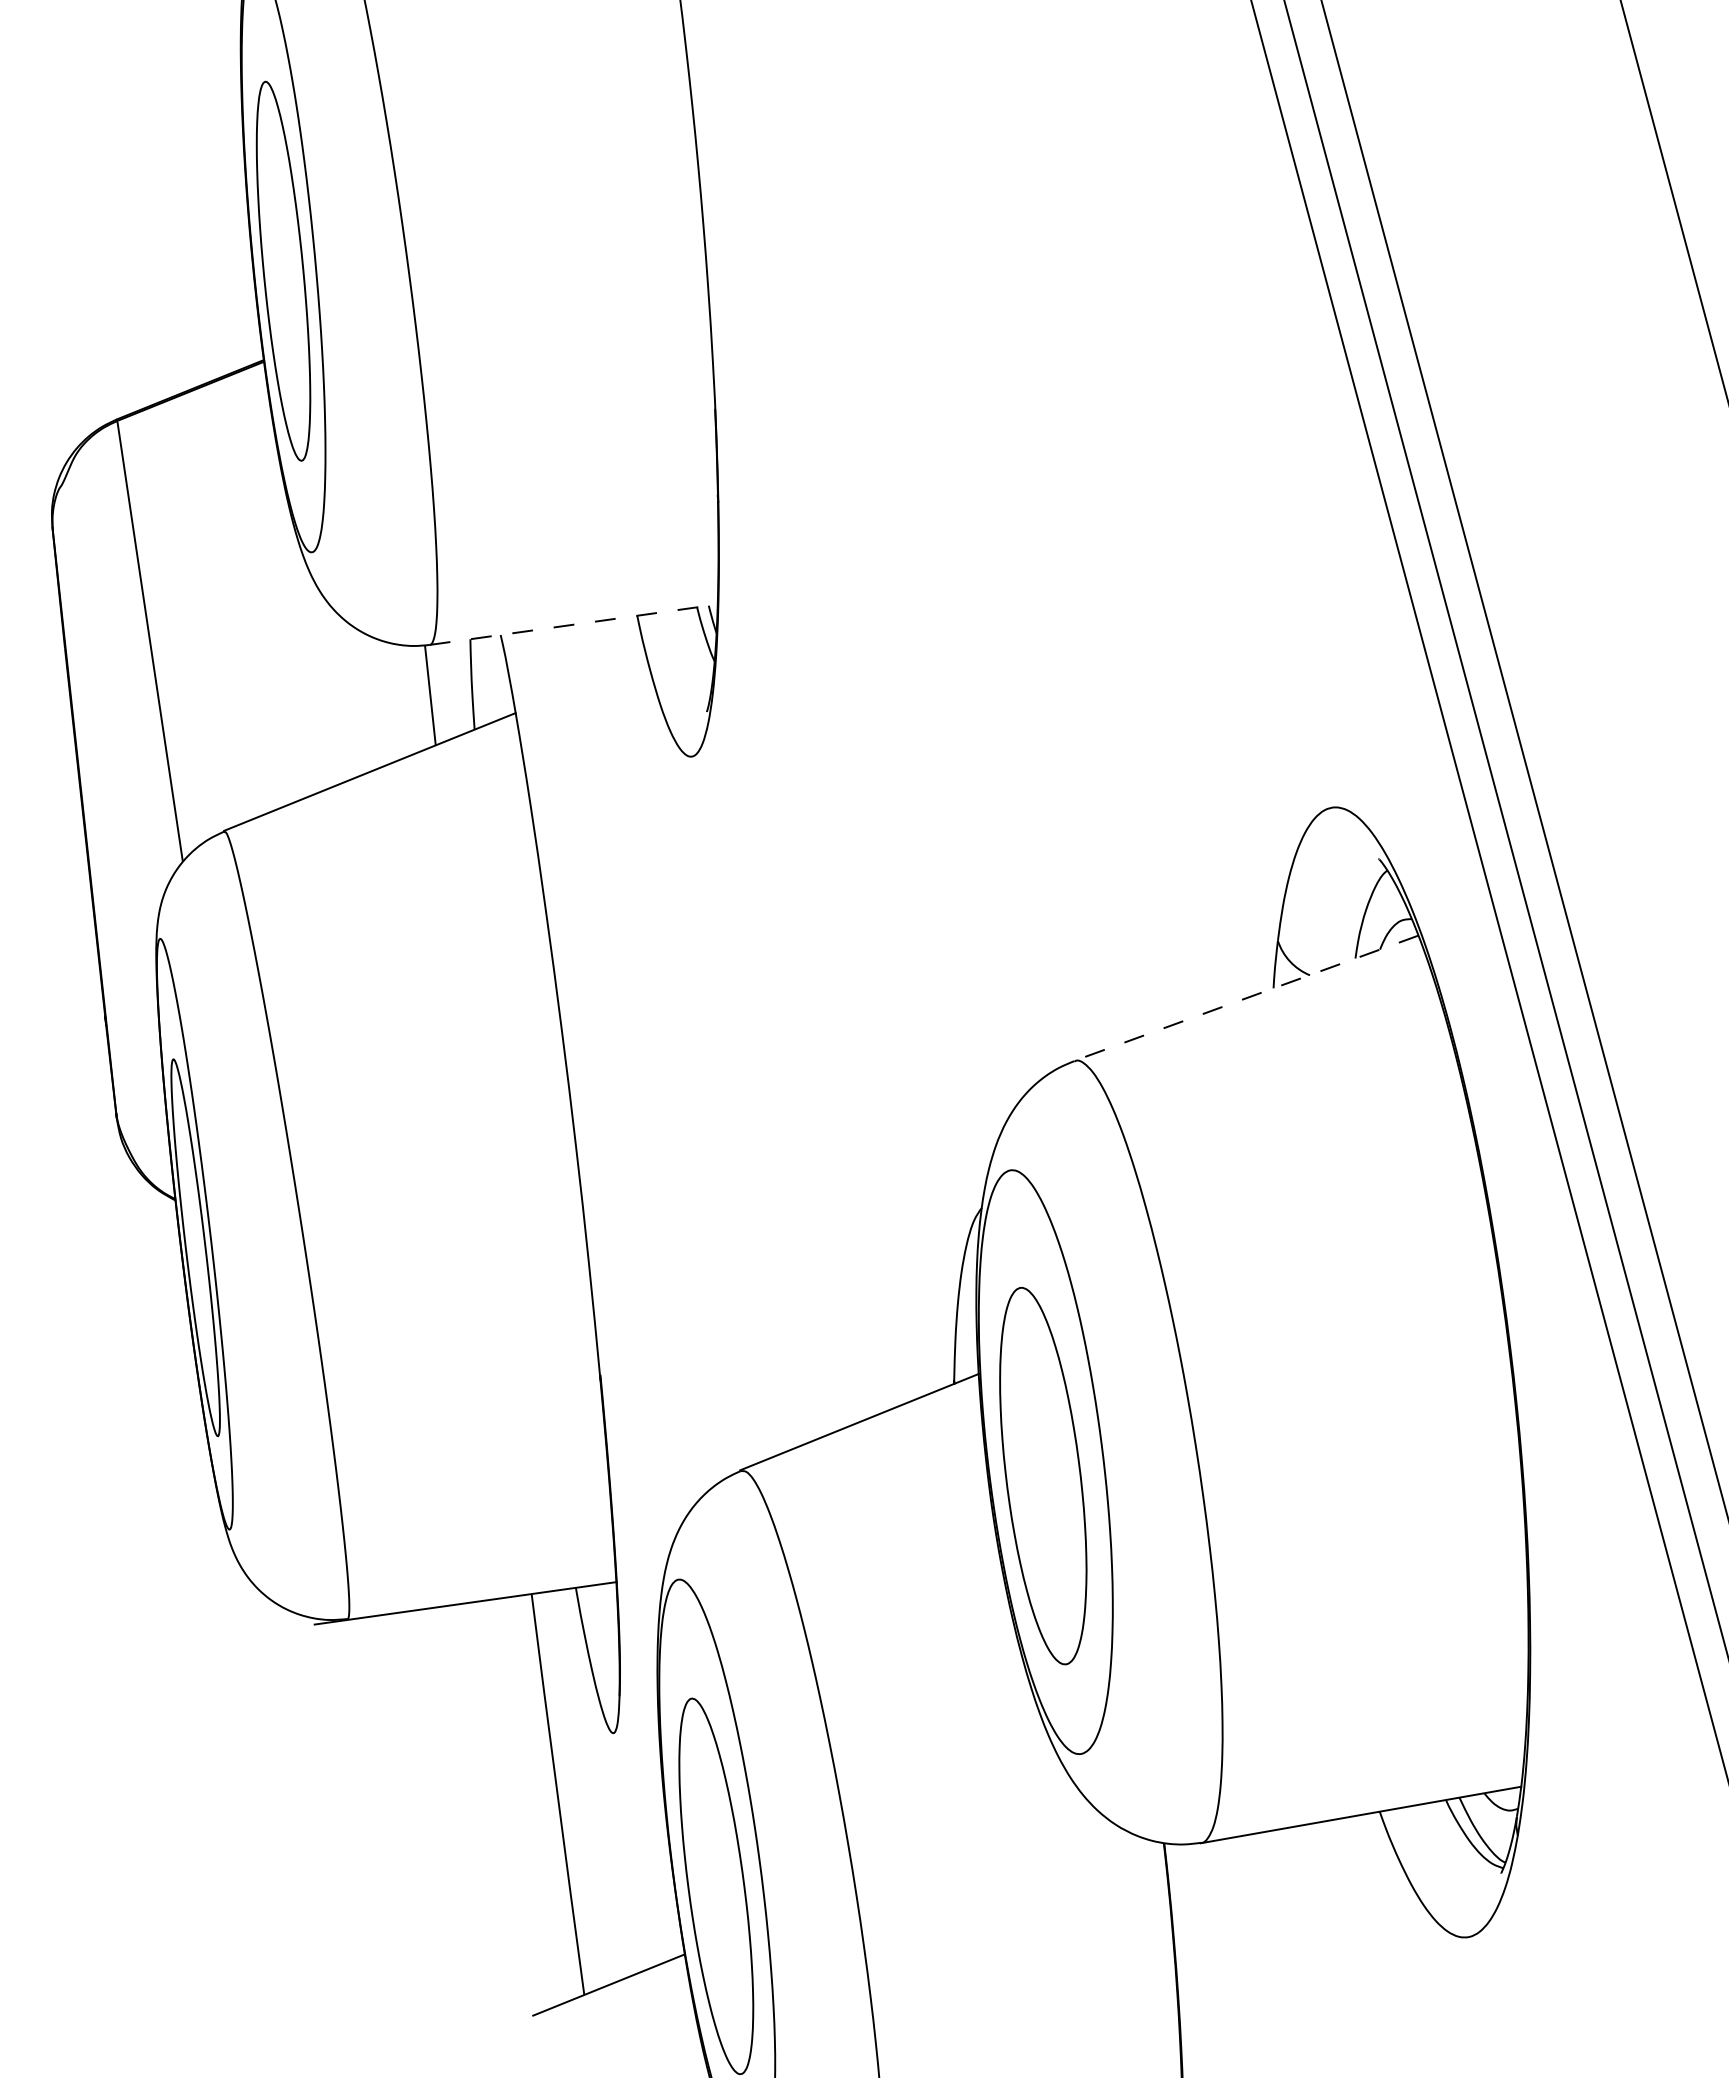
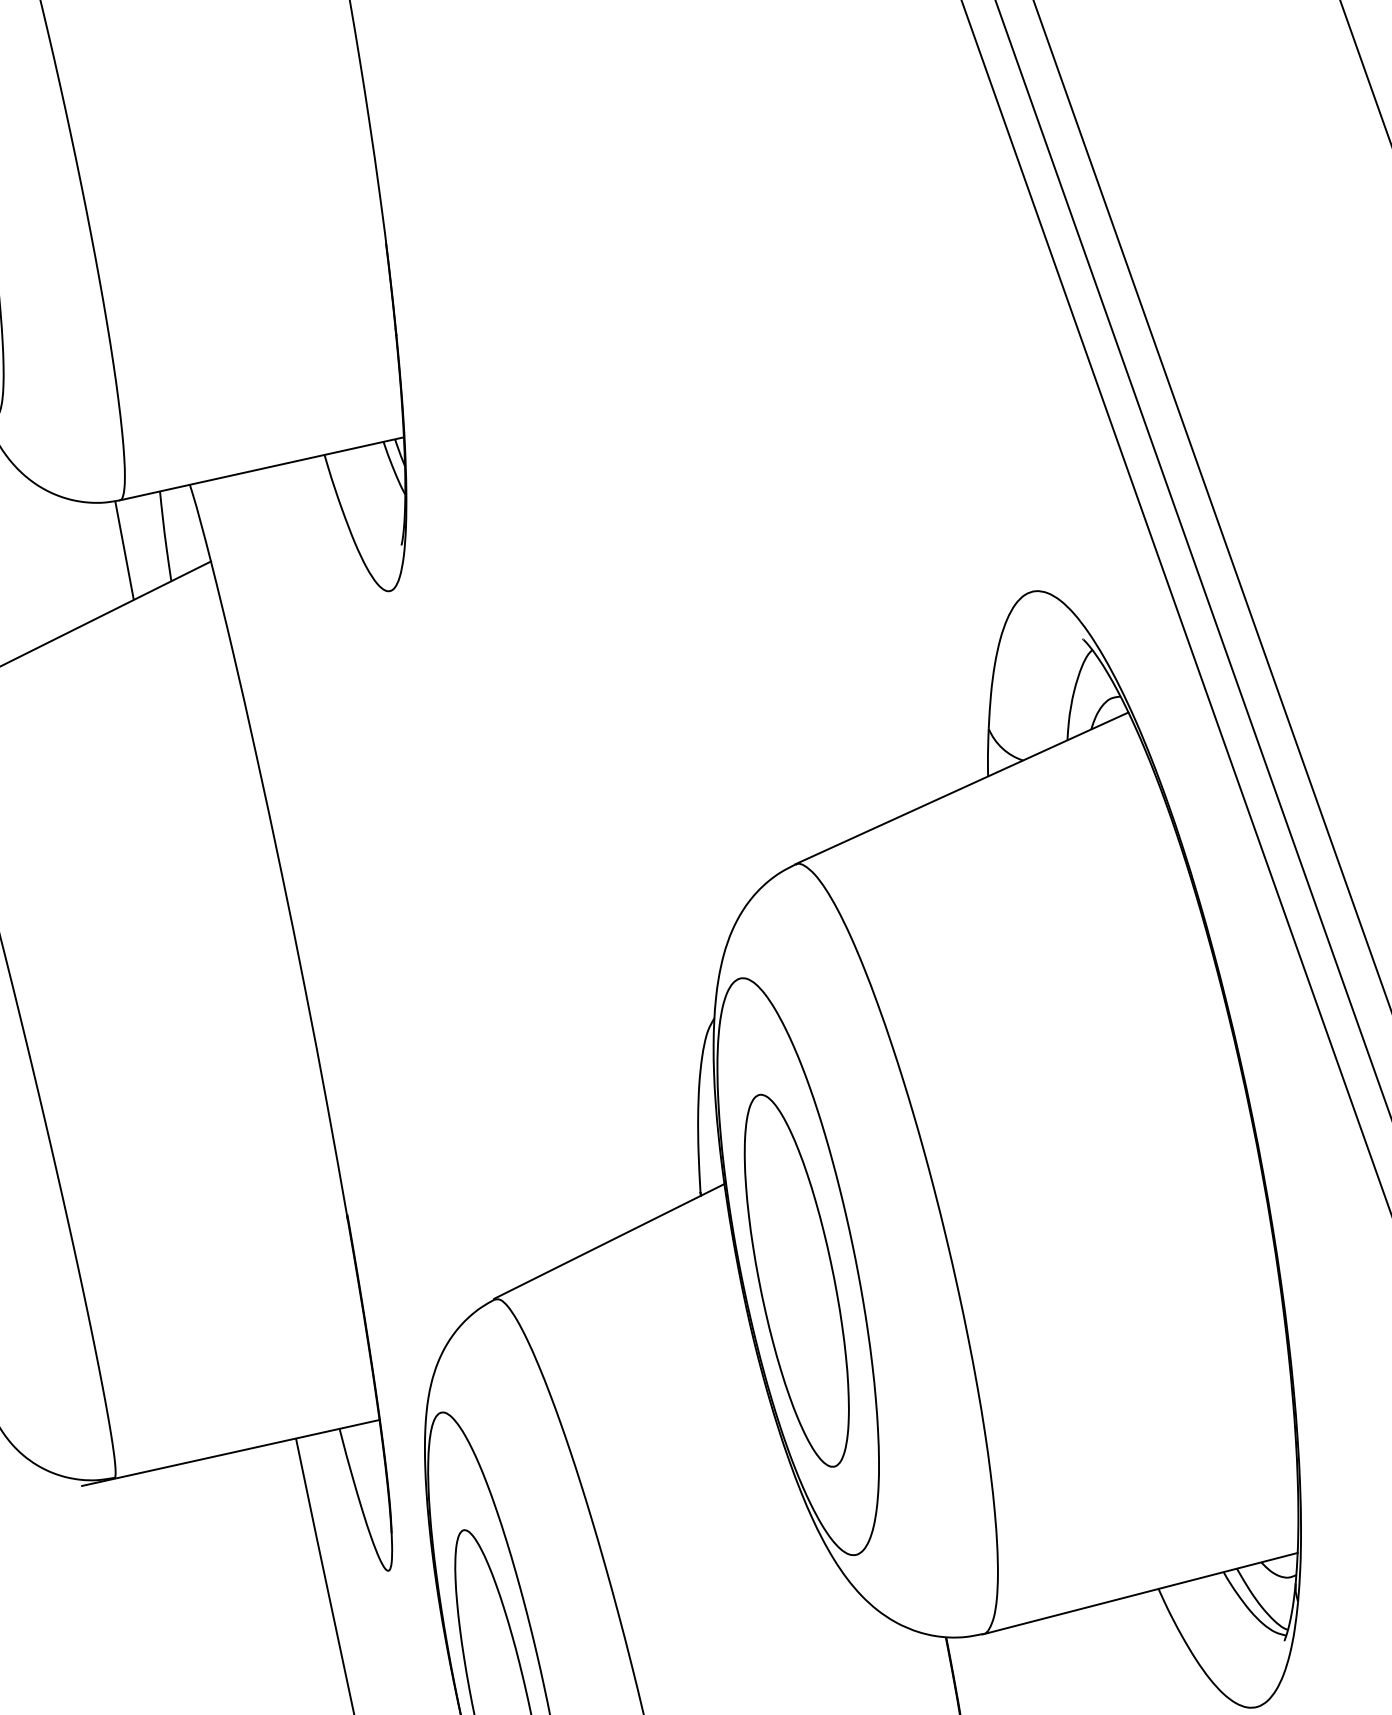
line: (574, 624) -> (262, 468), dashed -> solid
line: (1245, 998) -> (960, 788), dashed -> solid

